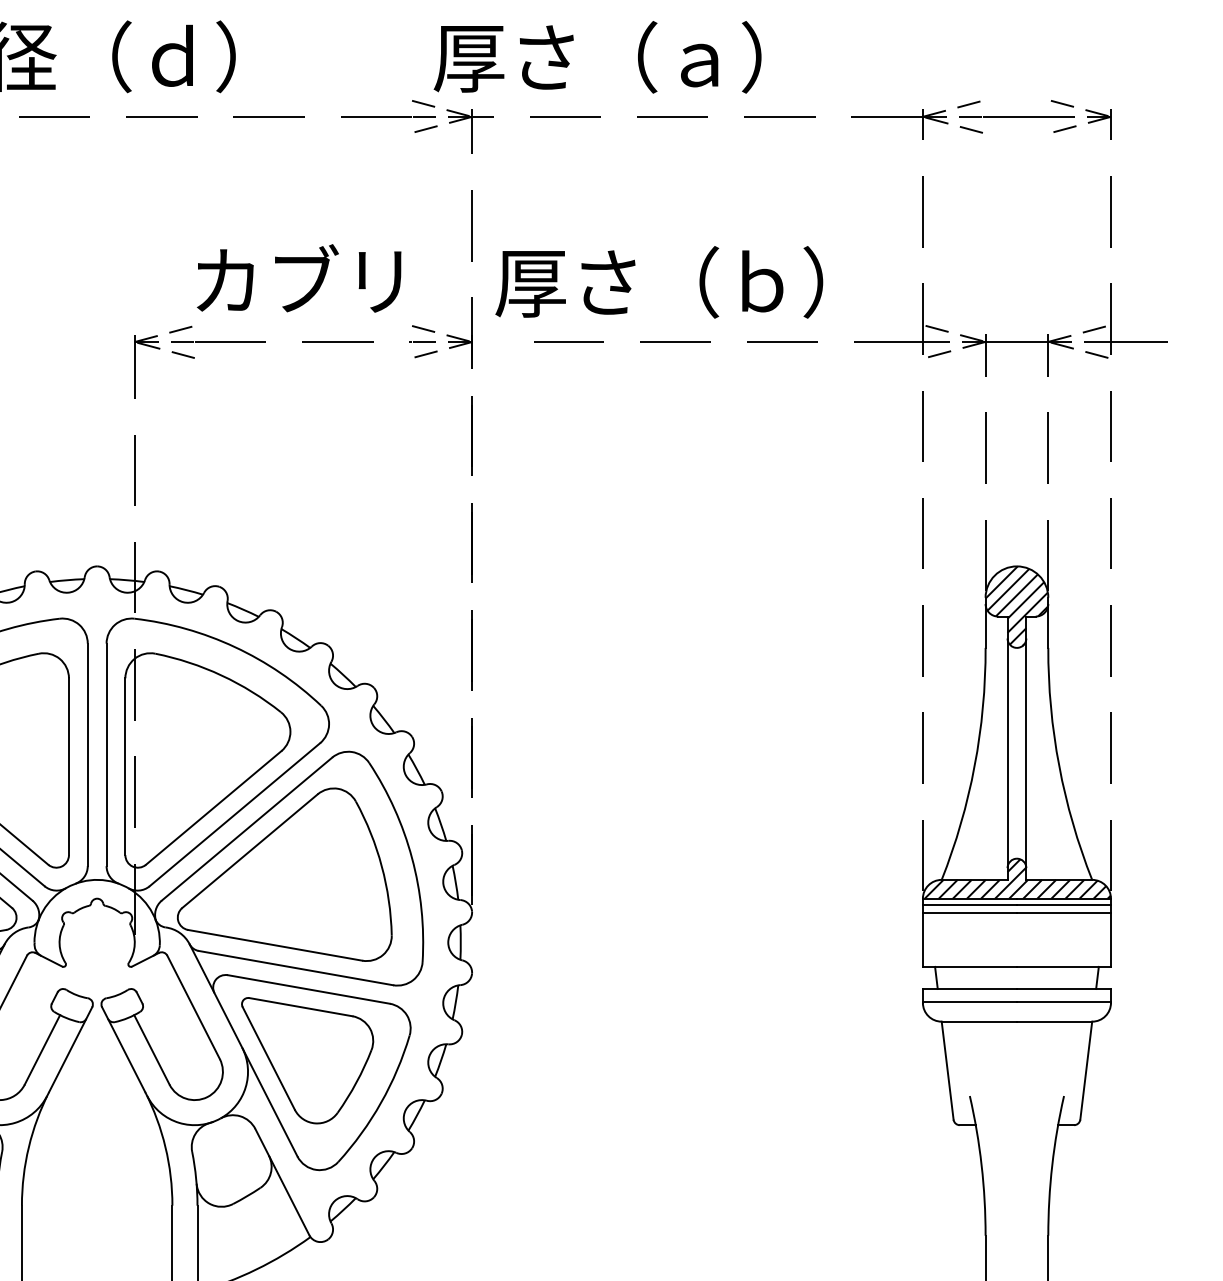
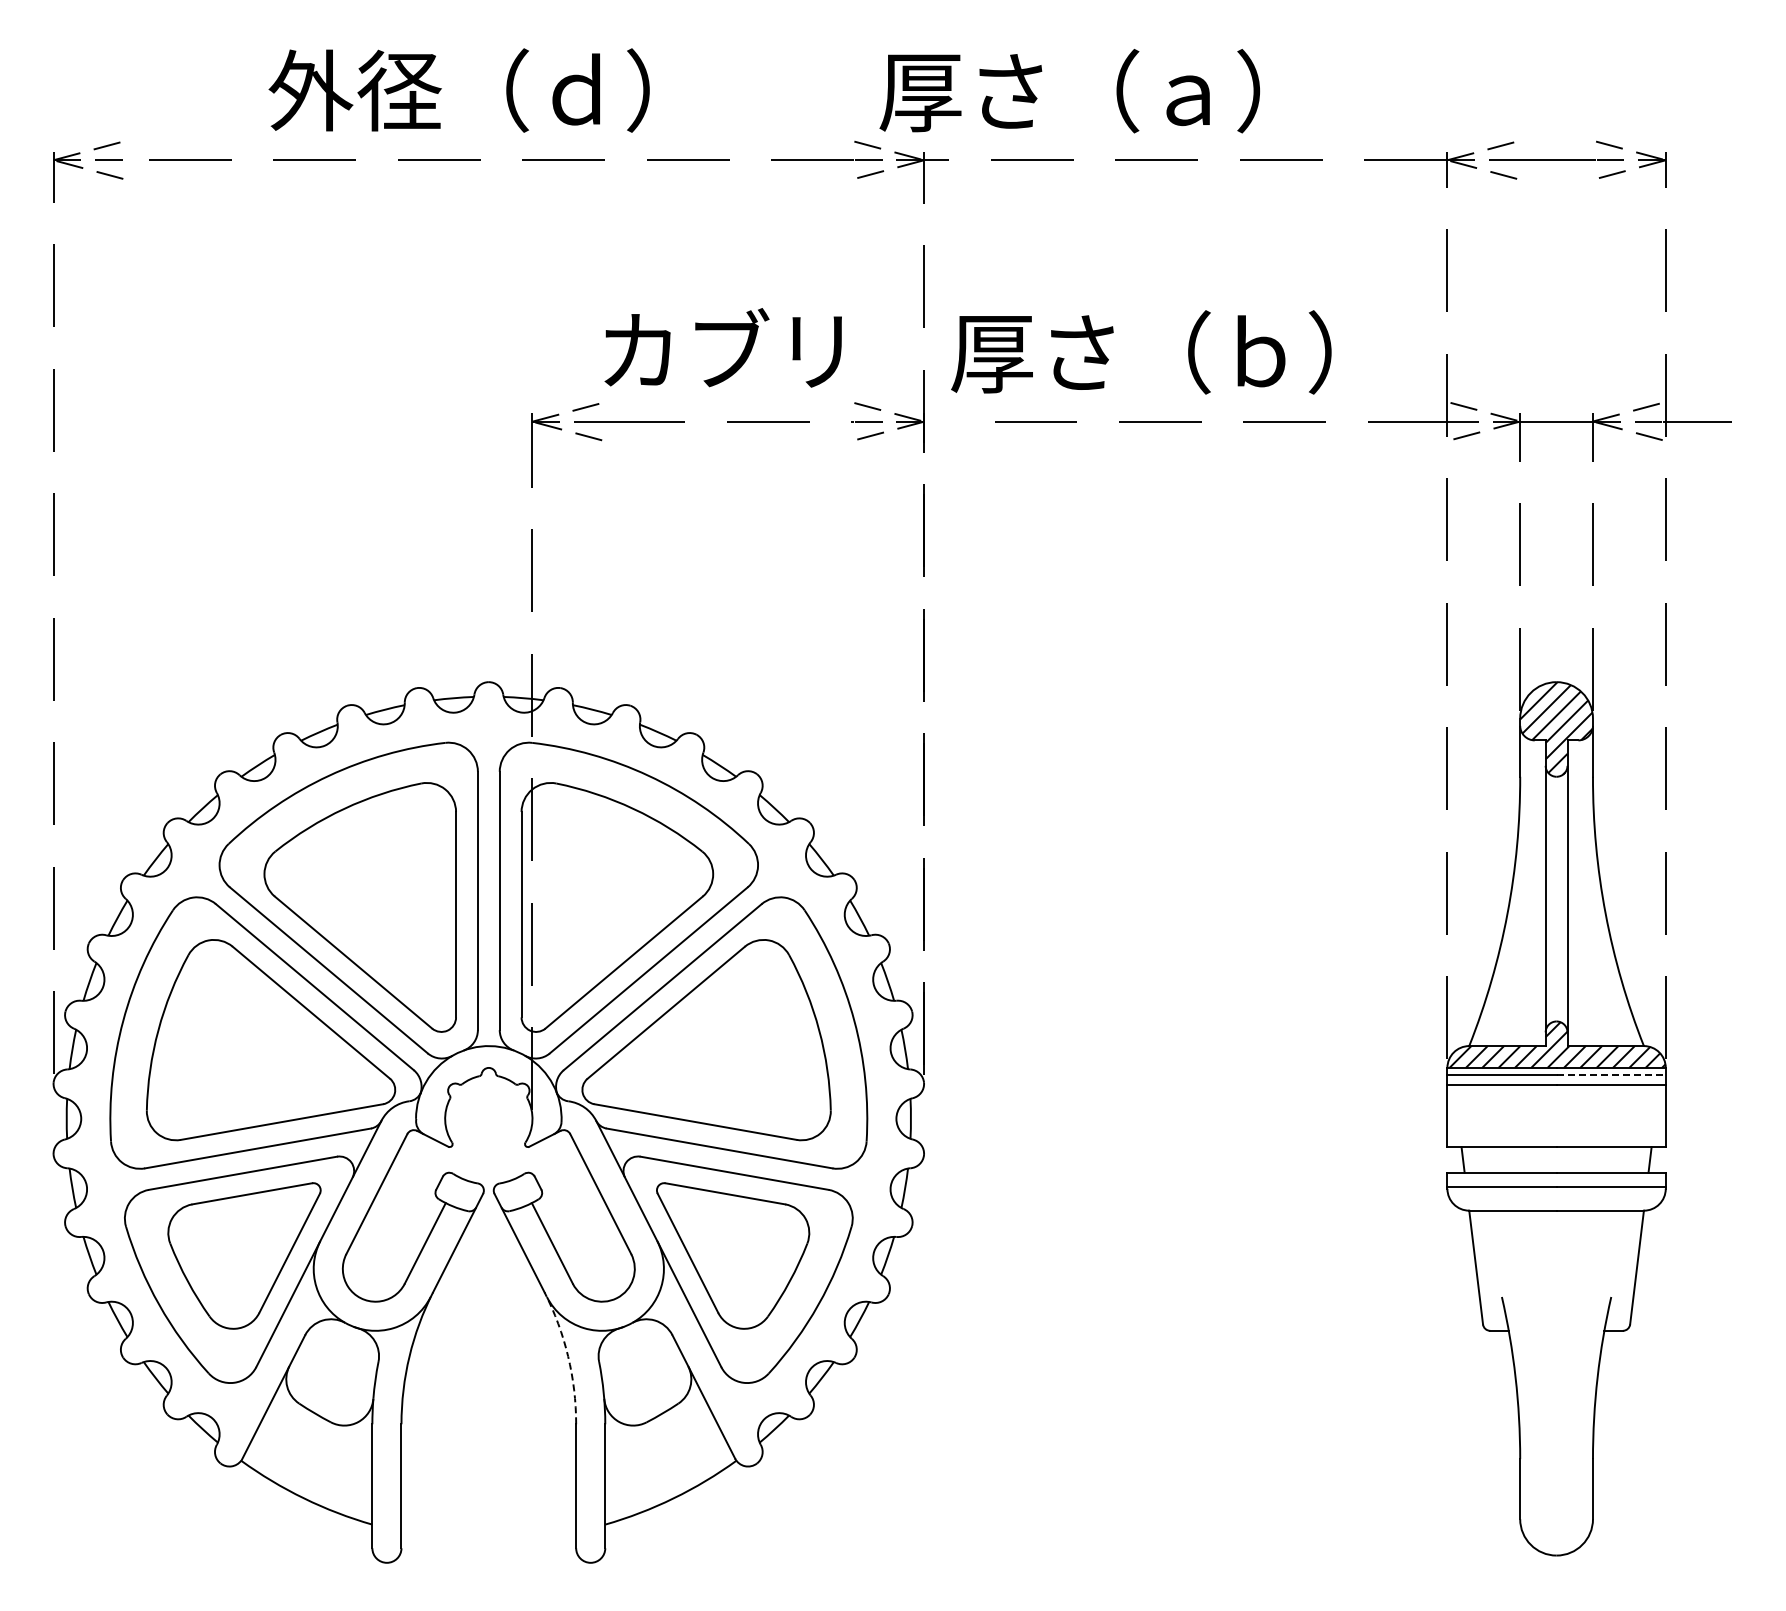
line: (1064, 905) -> (1611, 1075), solid -> dashed
arc: (165, 1147) -> (568, 1356), solid -> dashed

